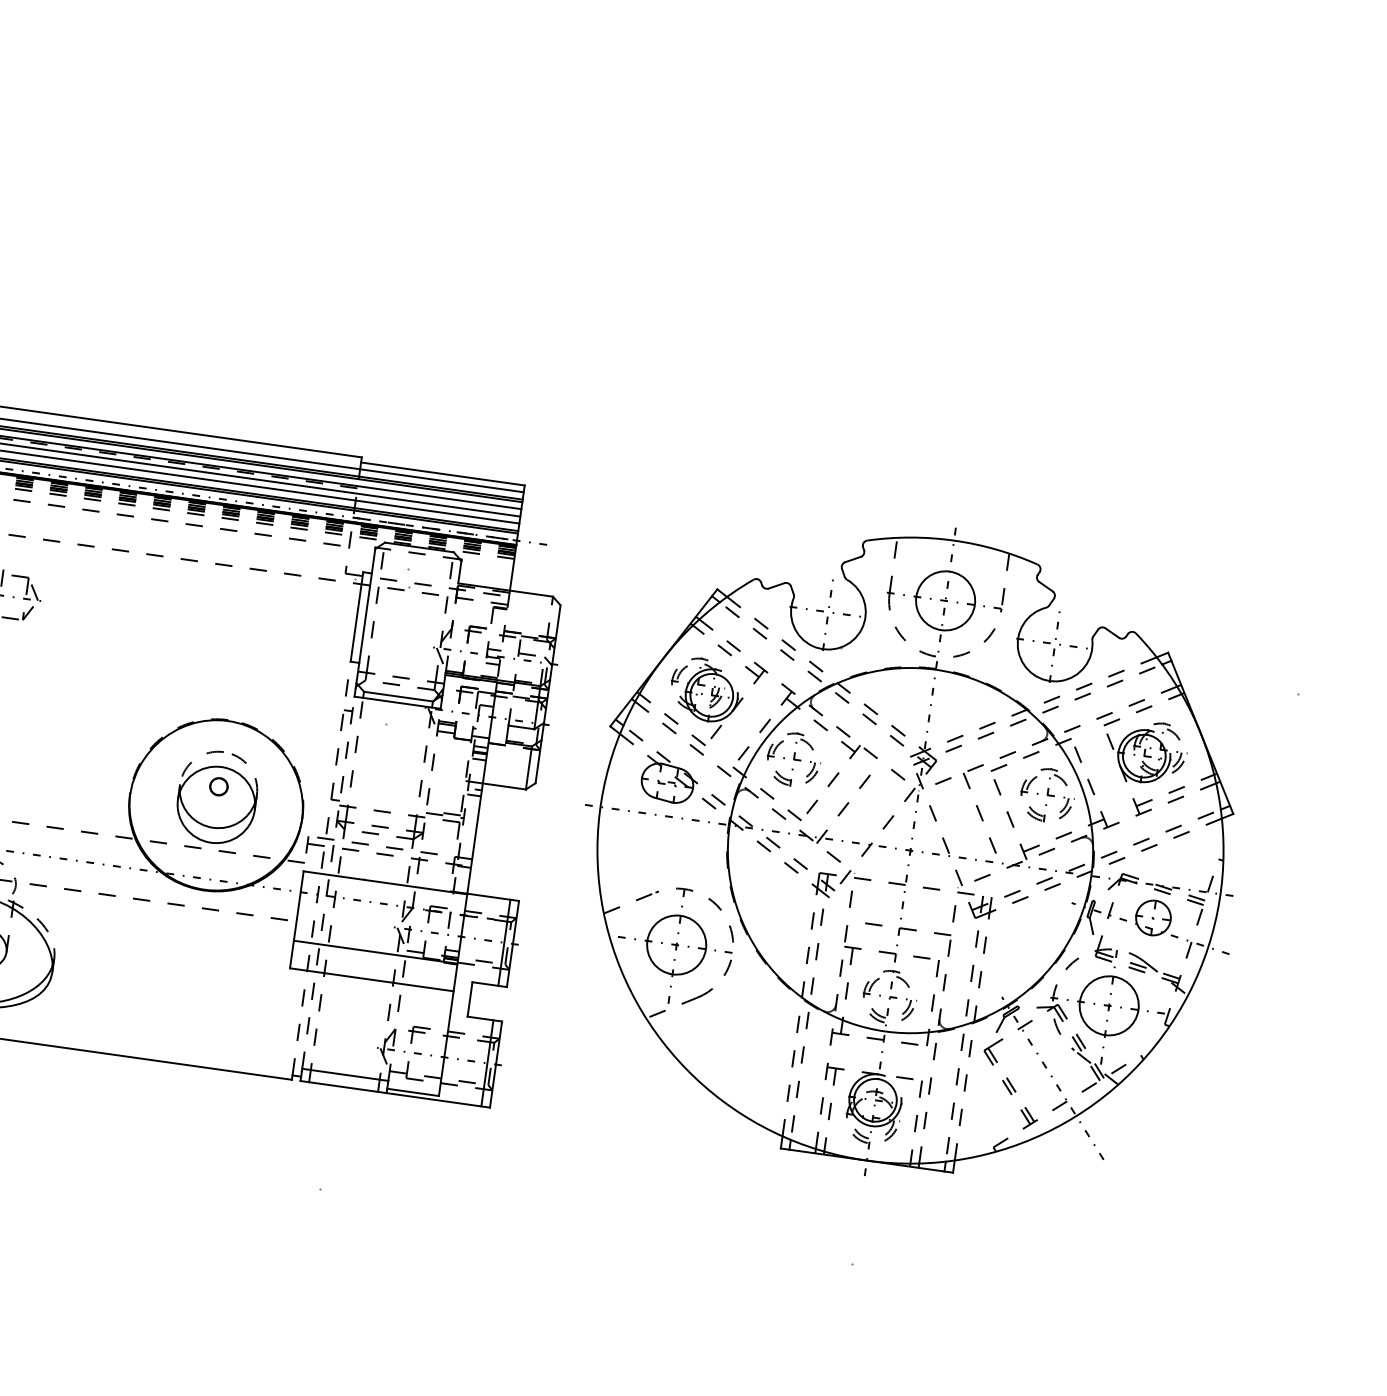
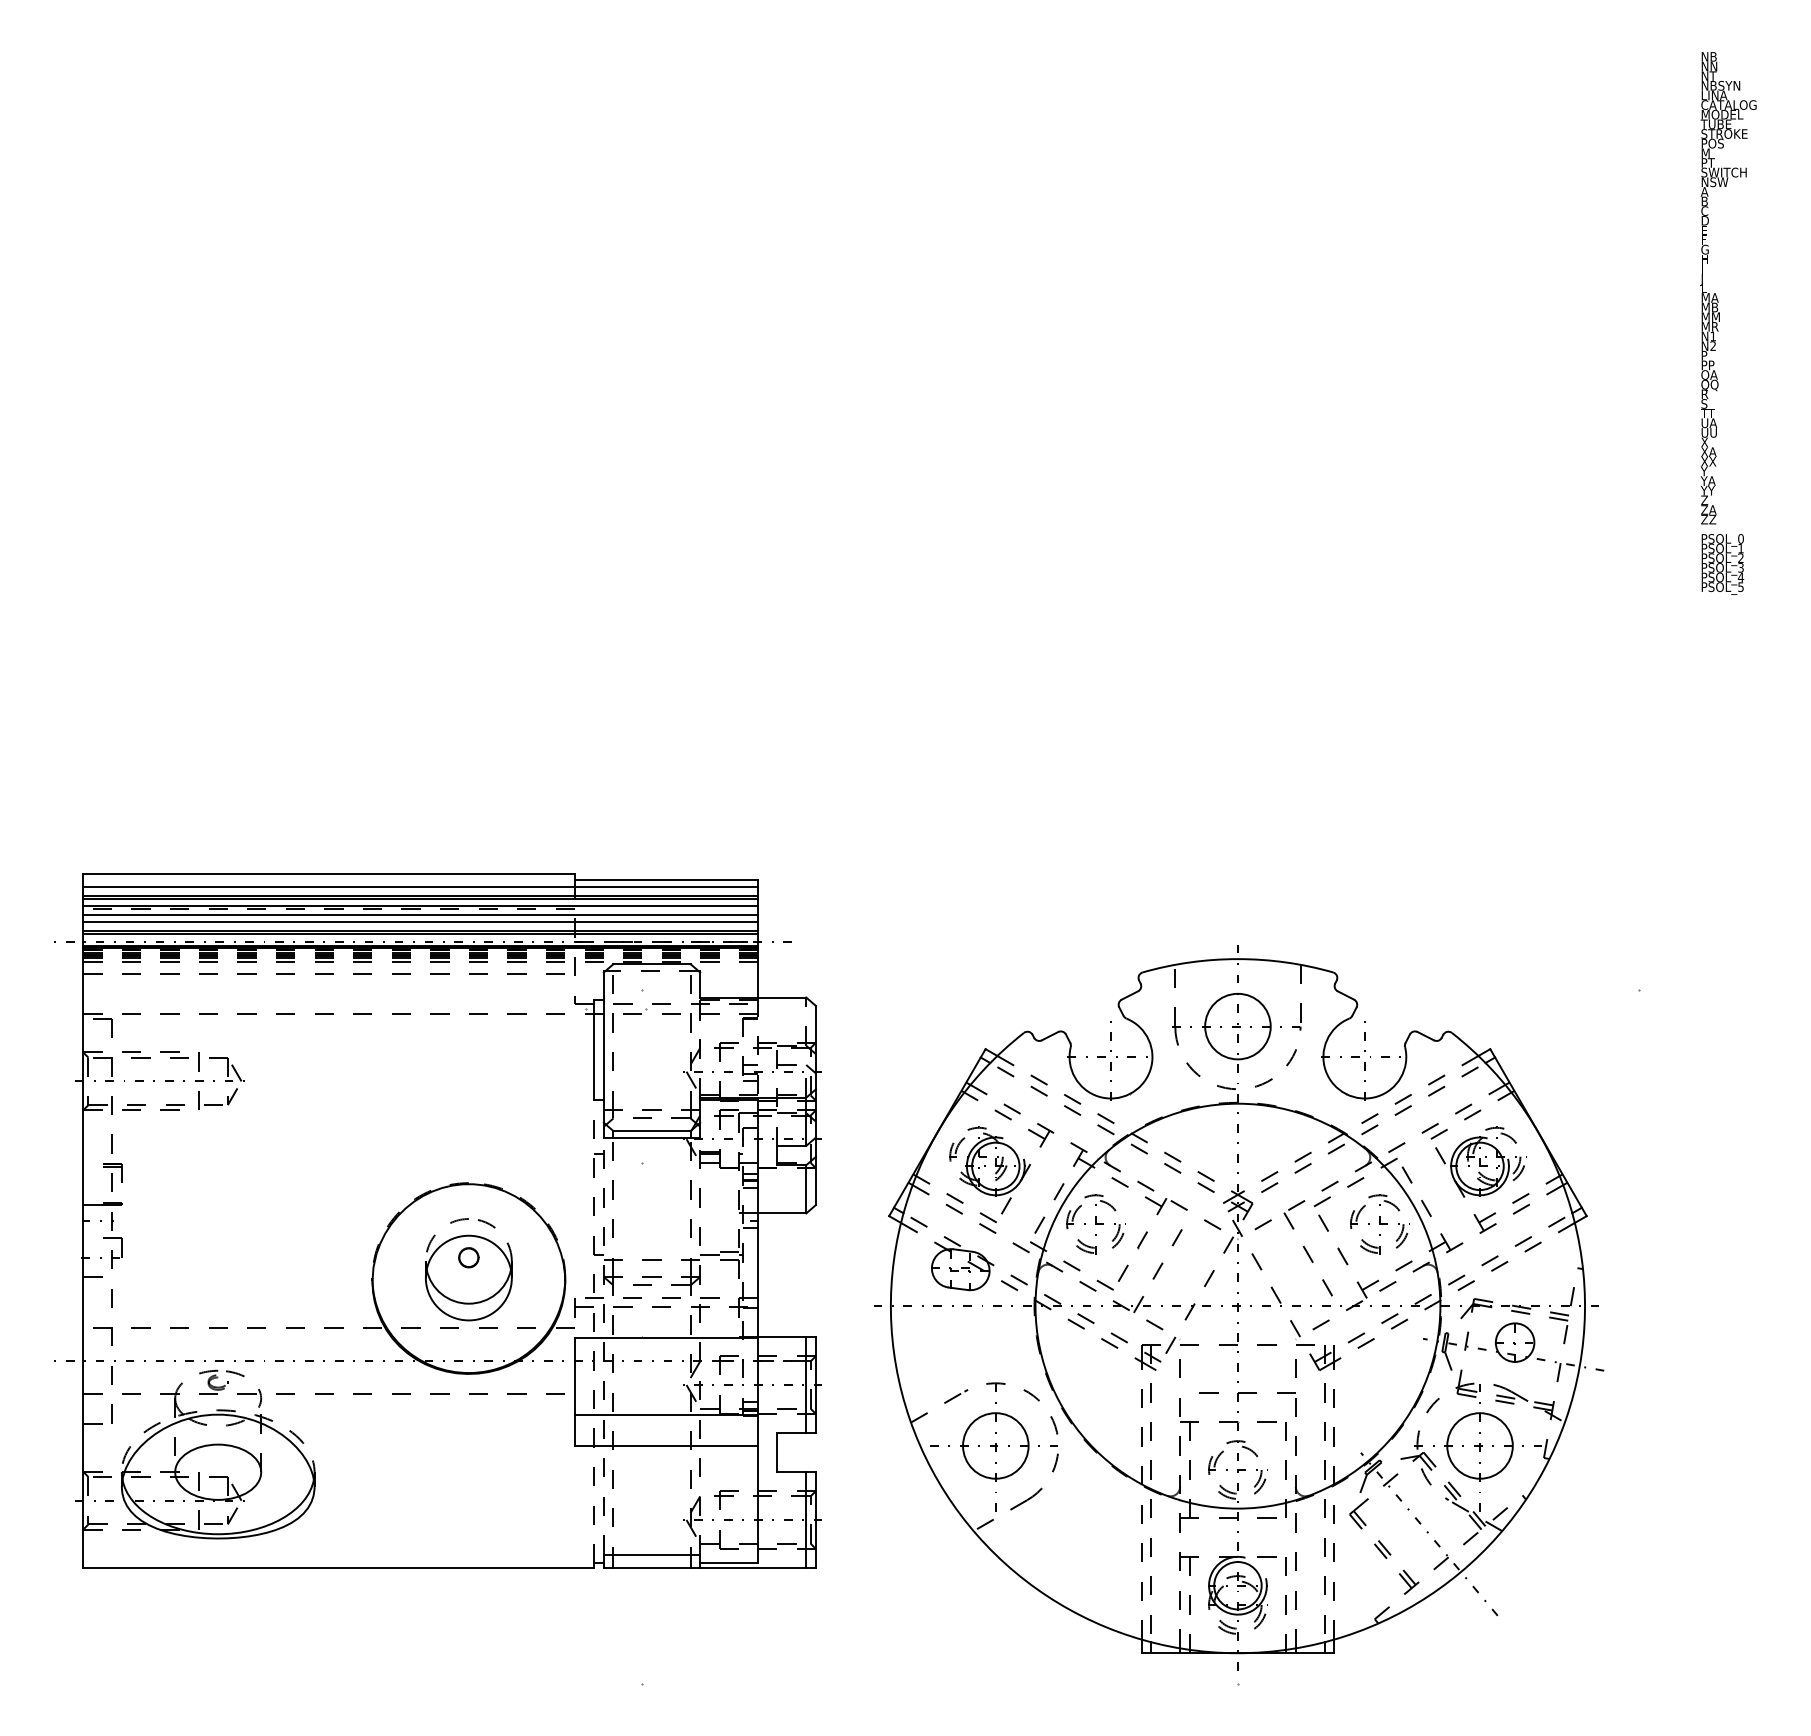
part: (911, 852) -> (1239, 1307), moved

